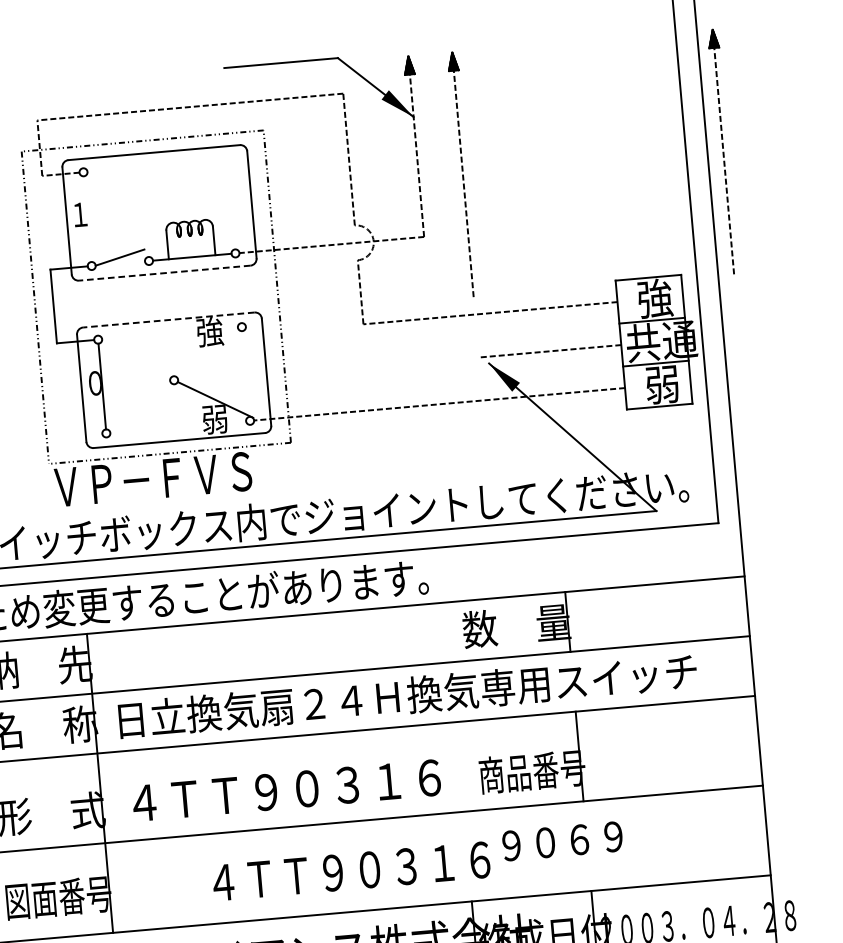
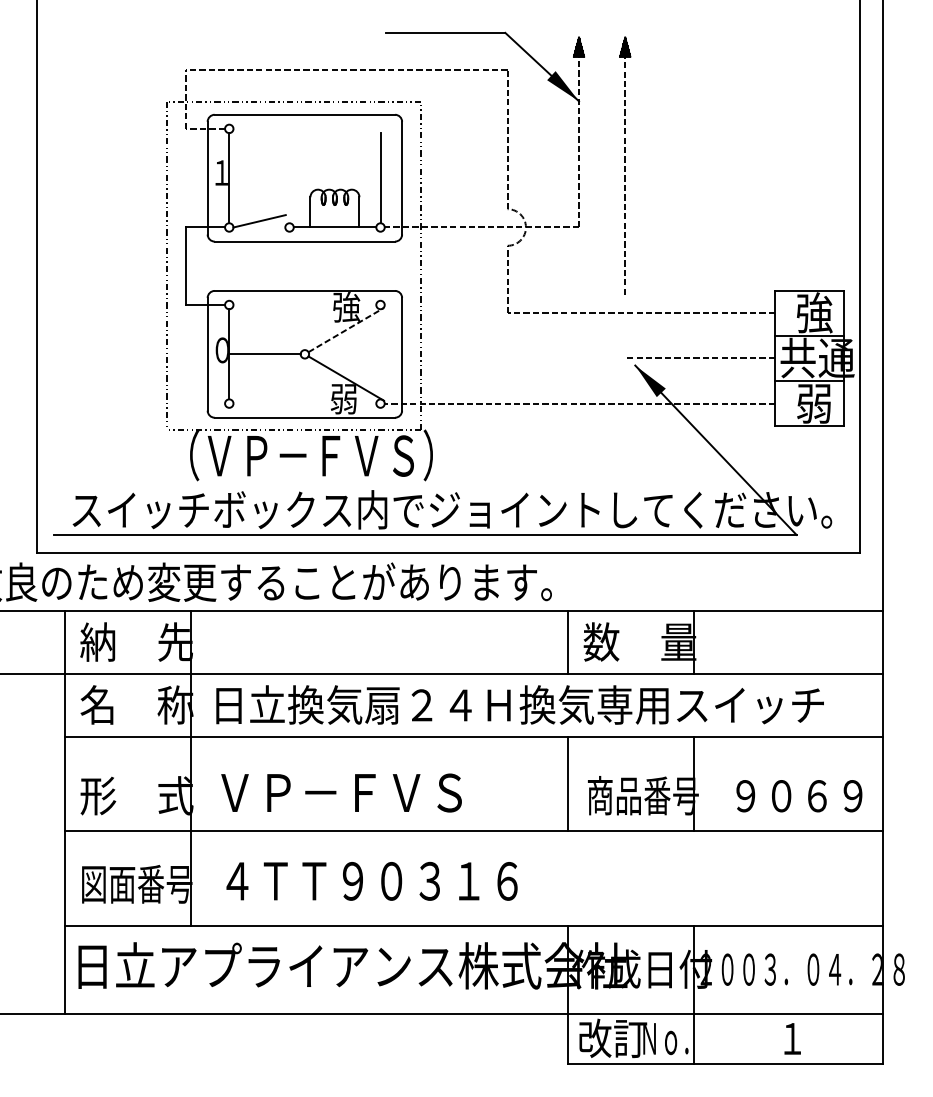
part: (723, 151) -> (899, 165), removed
line: (231, 206) -> (380, 178), added
line: (87, 219) -> (229, 178), added
line: (164, 273) -> (304, 241), dashed -> solid
line: (168, 319) -> (304, 290), dashed -> solid
line: (211, 353) -> (346, 329), added
line: (135, 383) -> (264, 354), added
text: (179, 476) -> (301, 455), ＶＰ－ＦＶＳ -> （ＶＰ－ＦＶＳ）
line: (448, 632) -> (568, 642), added
line: (460, 766) -> (568, 783), added
text: (285, 790) -> (383, 792), ４ＴＴ９０３１６ -> ＶＰ－ＦＶＳ
text: (562, 841) -> (799, 796), moved
text: (350, 870) -> (371, 880), moved

